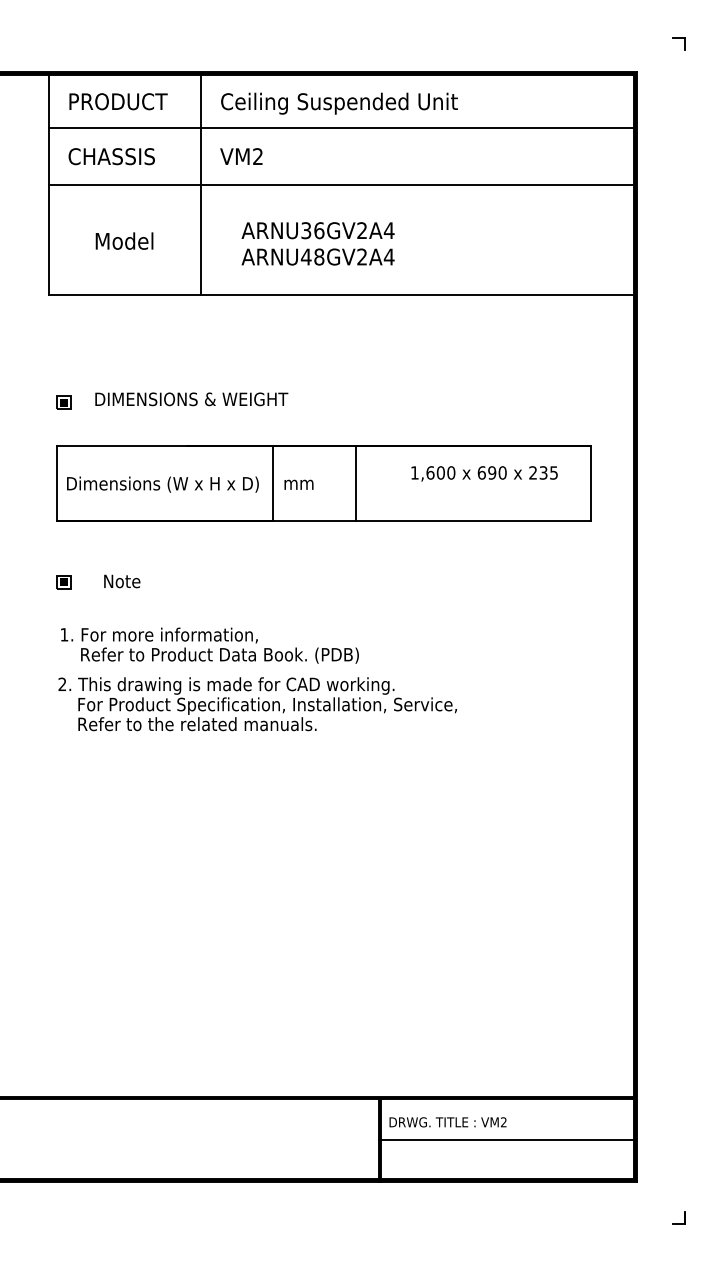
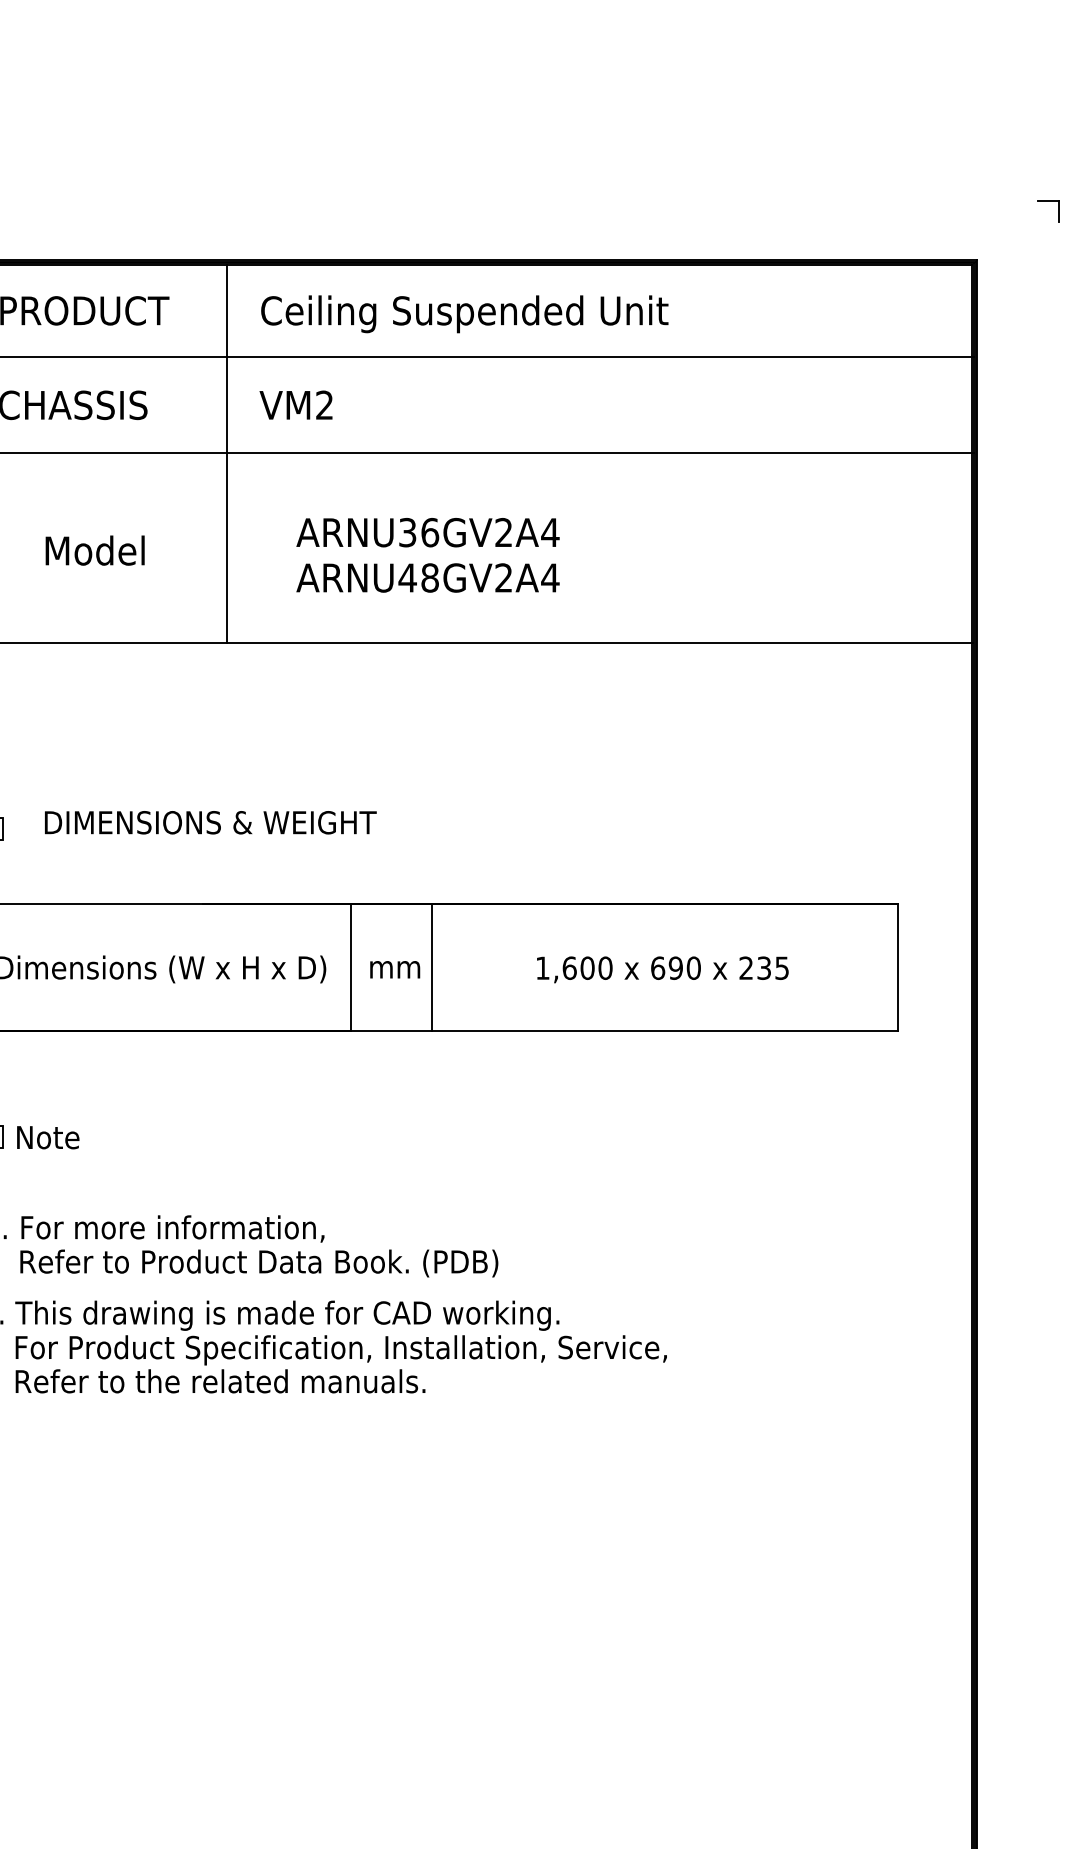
text: (484, 473) -> (662, 969), moved
line: (355, 483) -> (432, 967), moved
text: (122, 581) -> (48, 1137), moved

